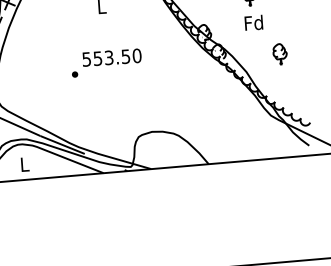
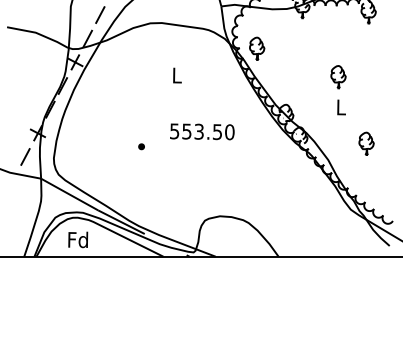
text: (253, 23) -> (340, 107), Fd -> L
text: (112, 57) -> (202, 131), moved
text: (24, 164) -> (78, 239), L -> Fd

